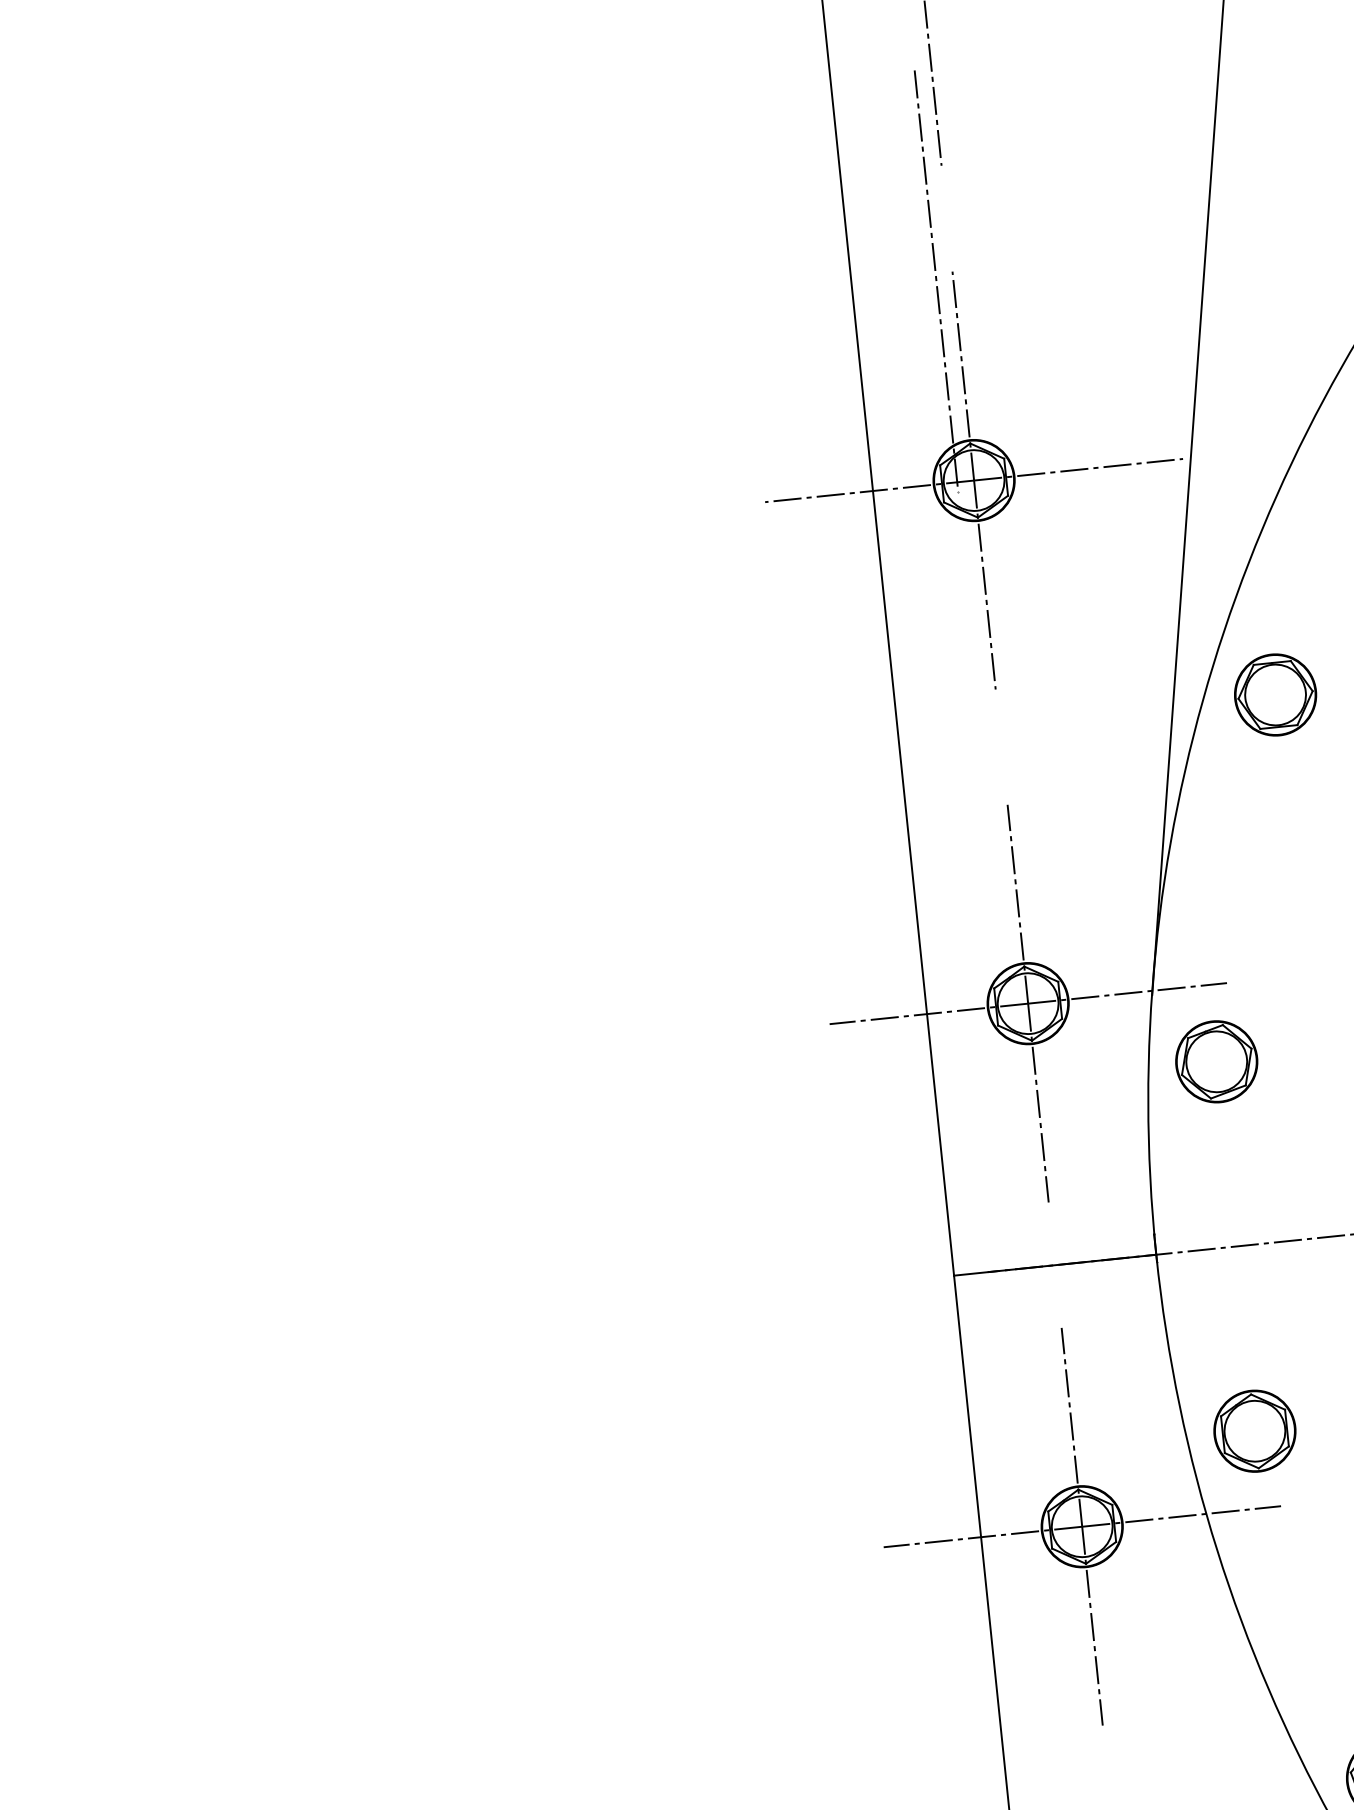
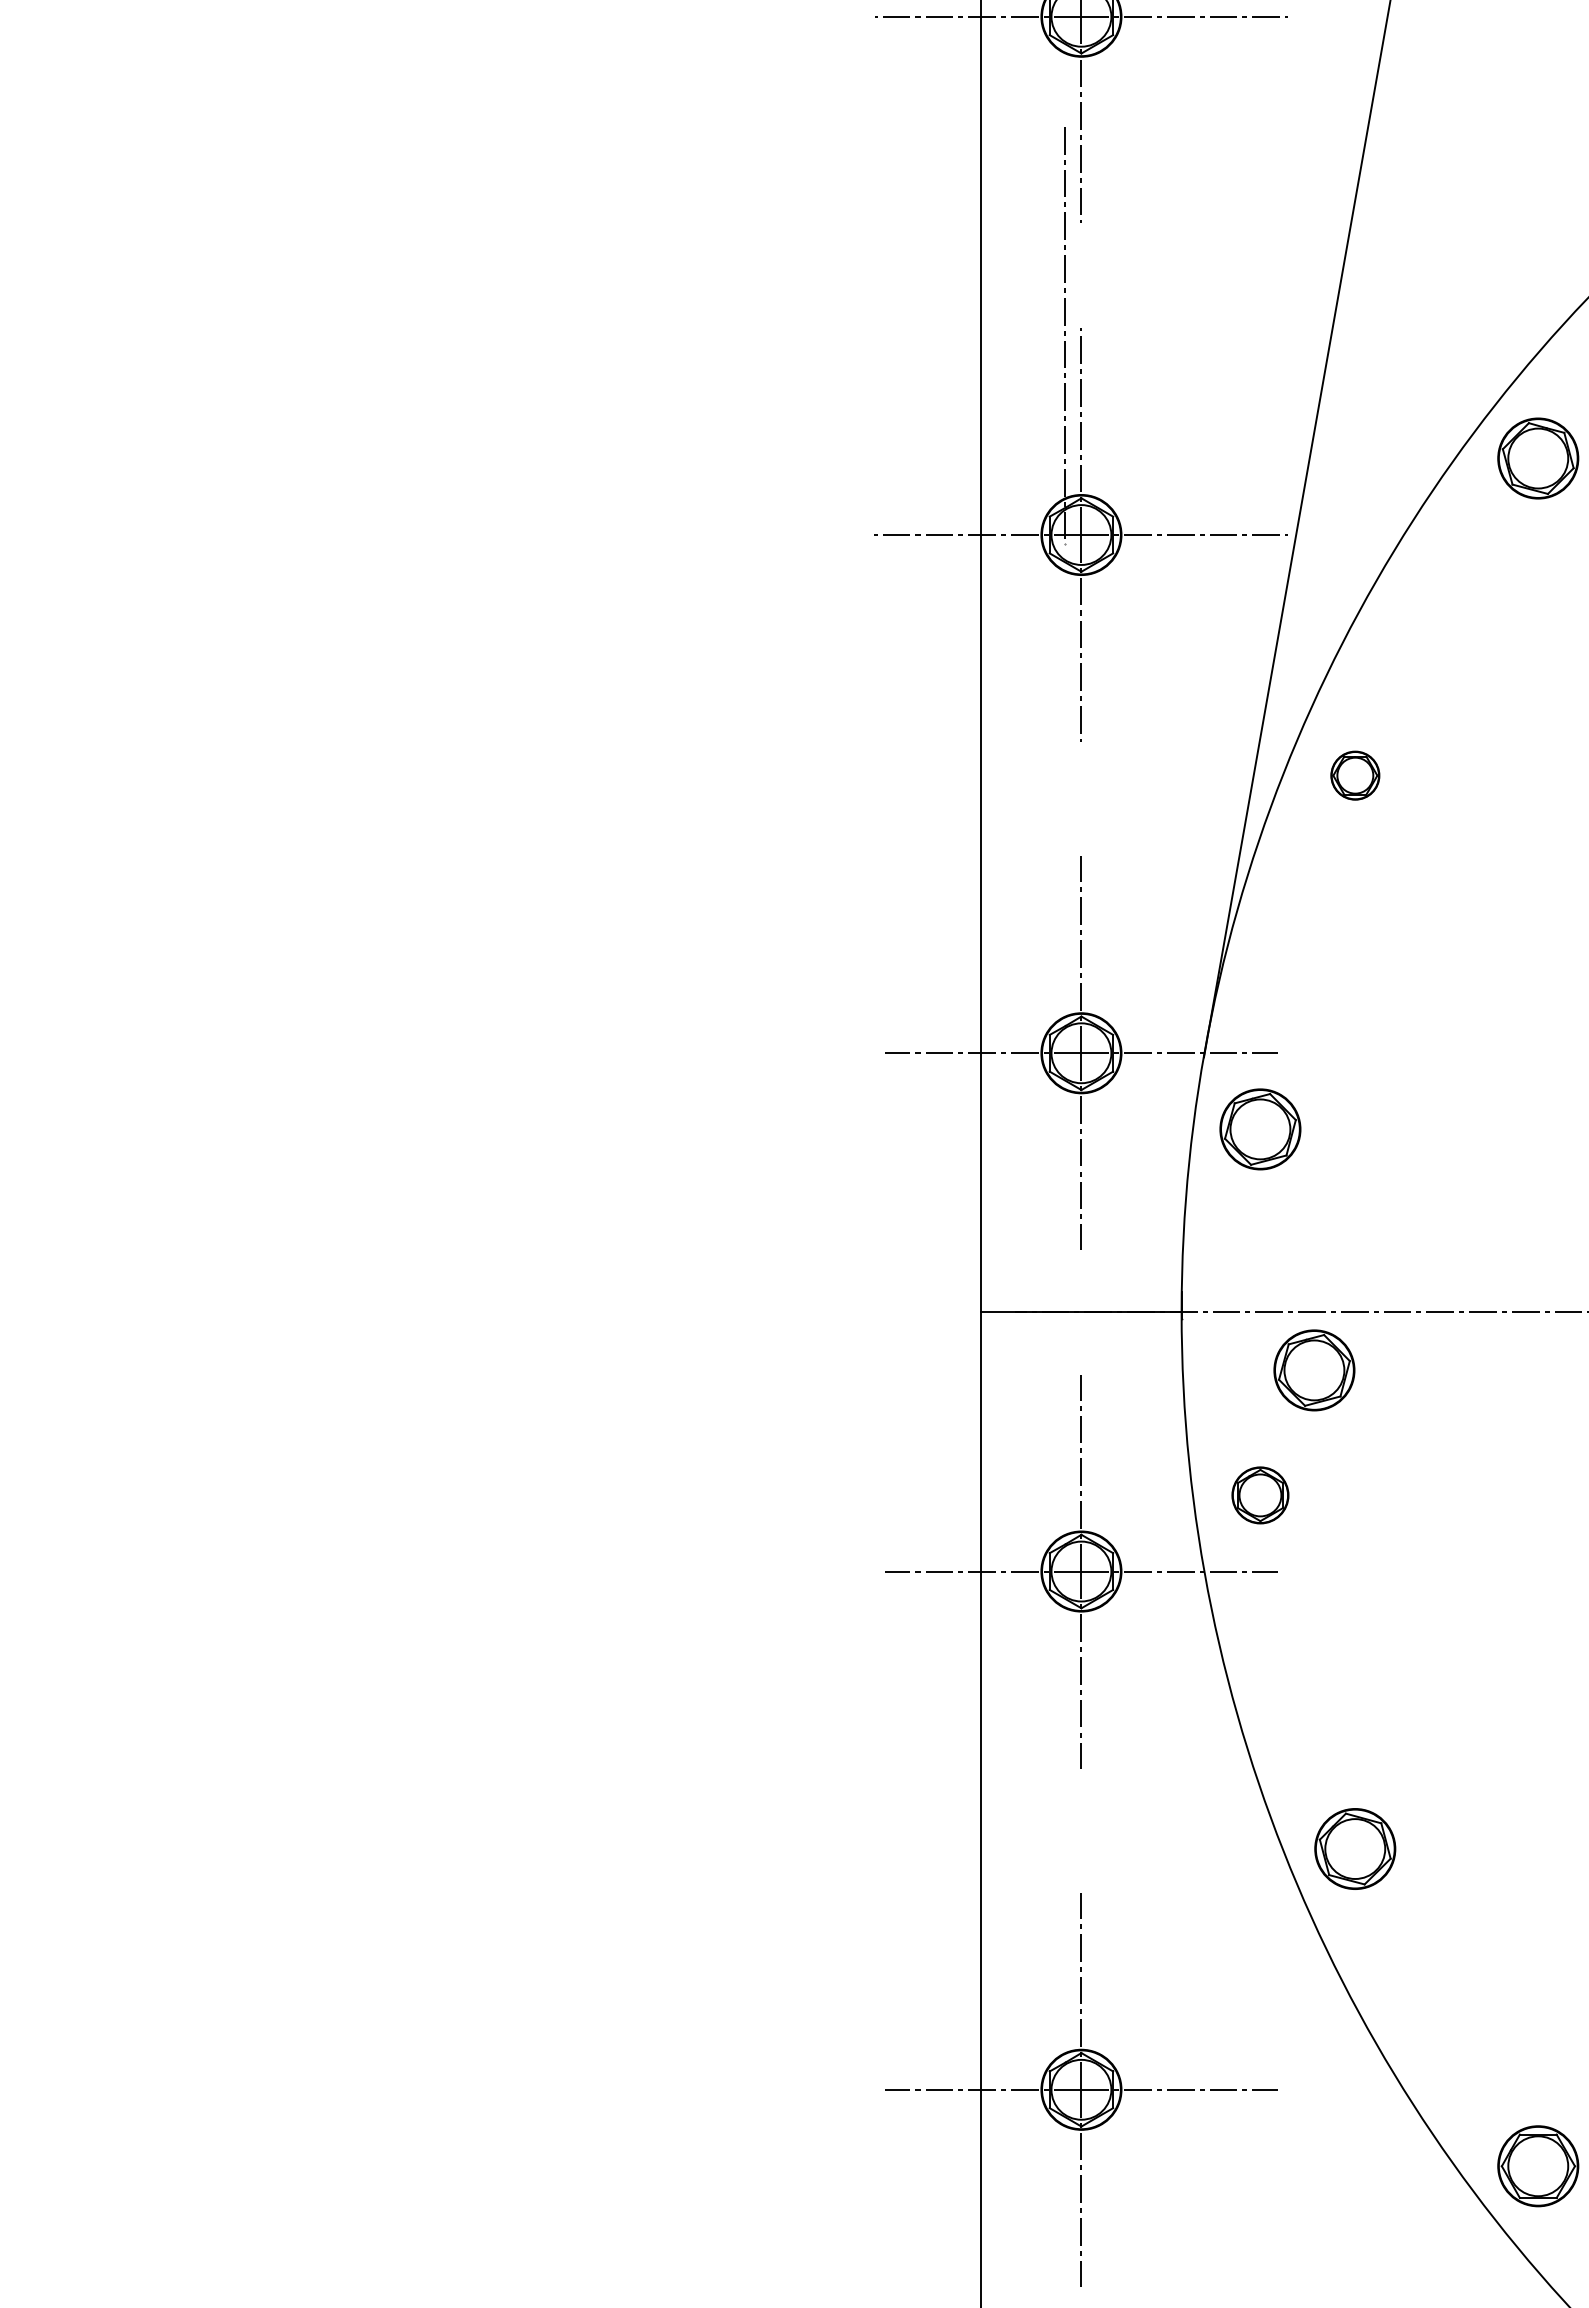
part: (1275, 694) -> (1355, 775), size x0.6
part: (1296, 1299) -> (1314, 1370), added
part: (1254, 1431) -> (1260, 1495), size x0.7

